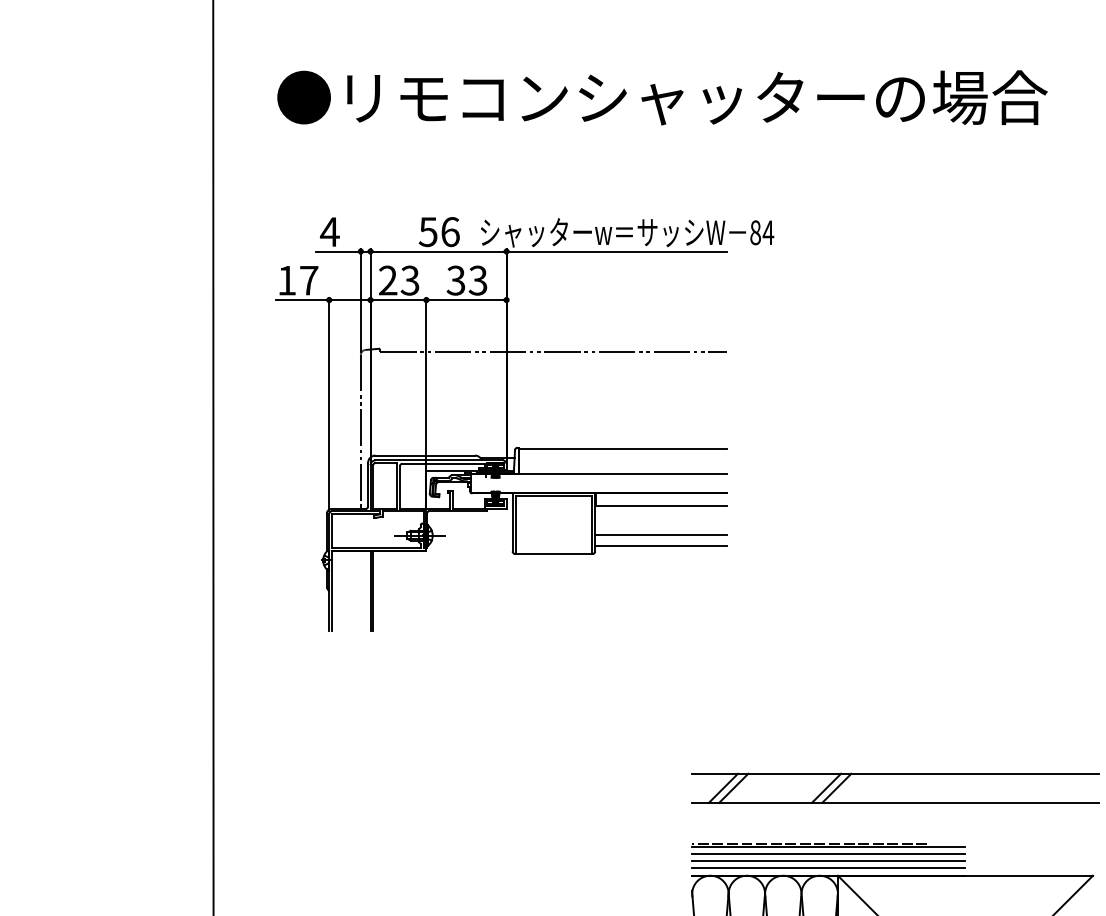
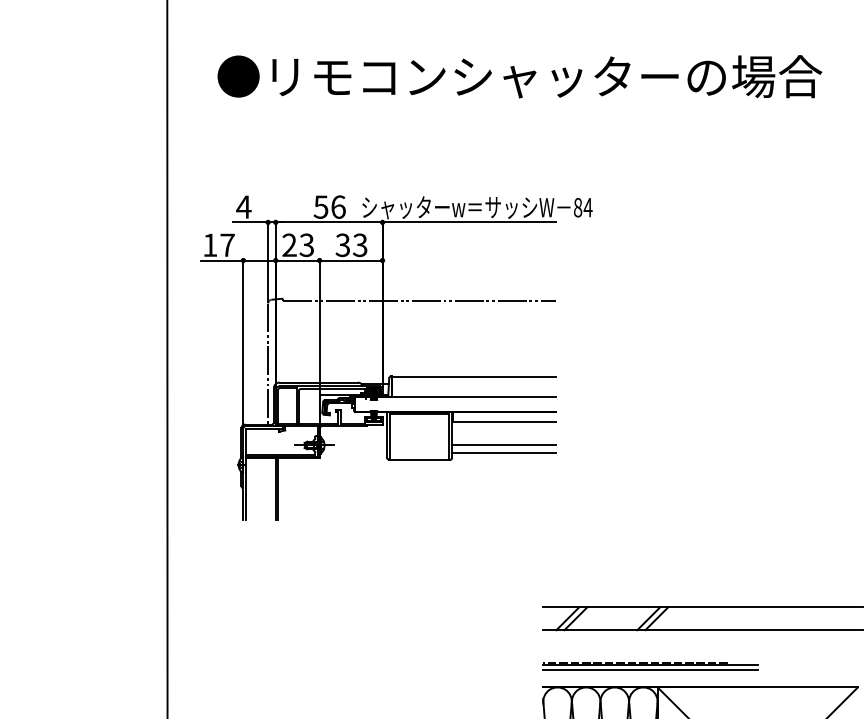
part: (507, 423) -> (383, 357), moved
line: (828, 860) -> (650, 675), removed
line: (828, 868) -> (650, 681), removed

